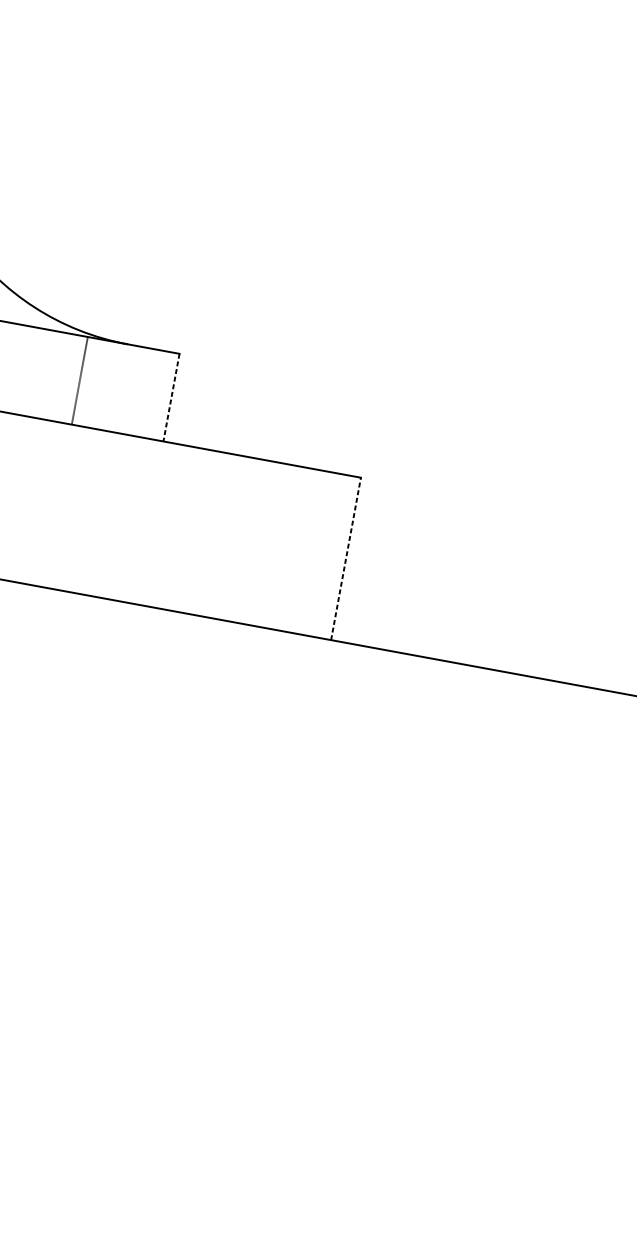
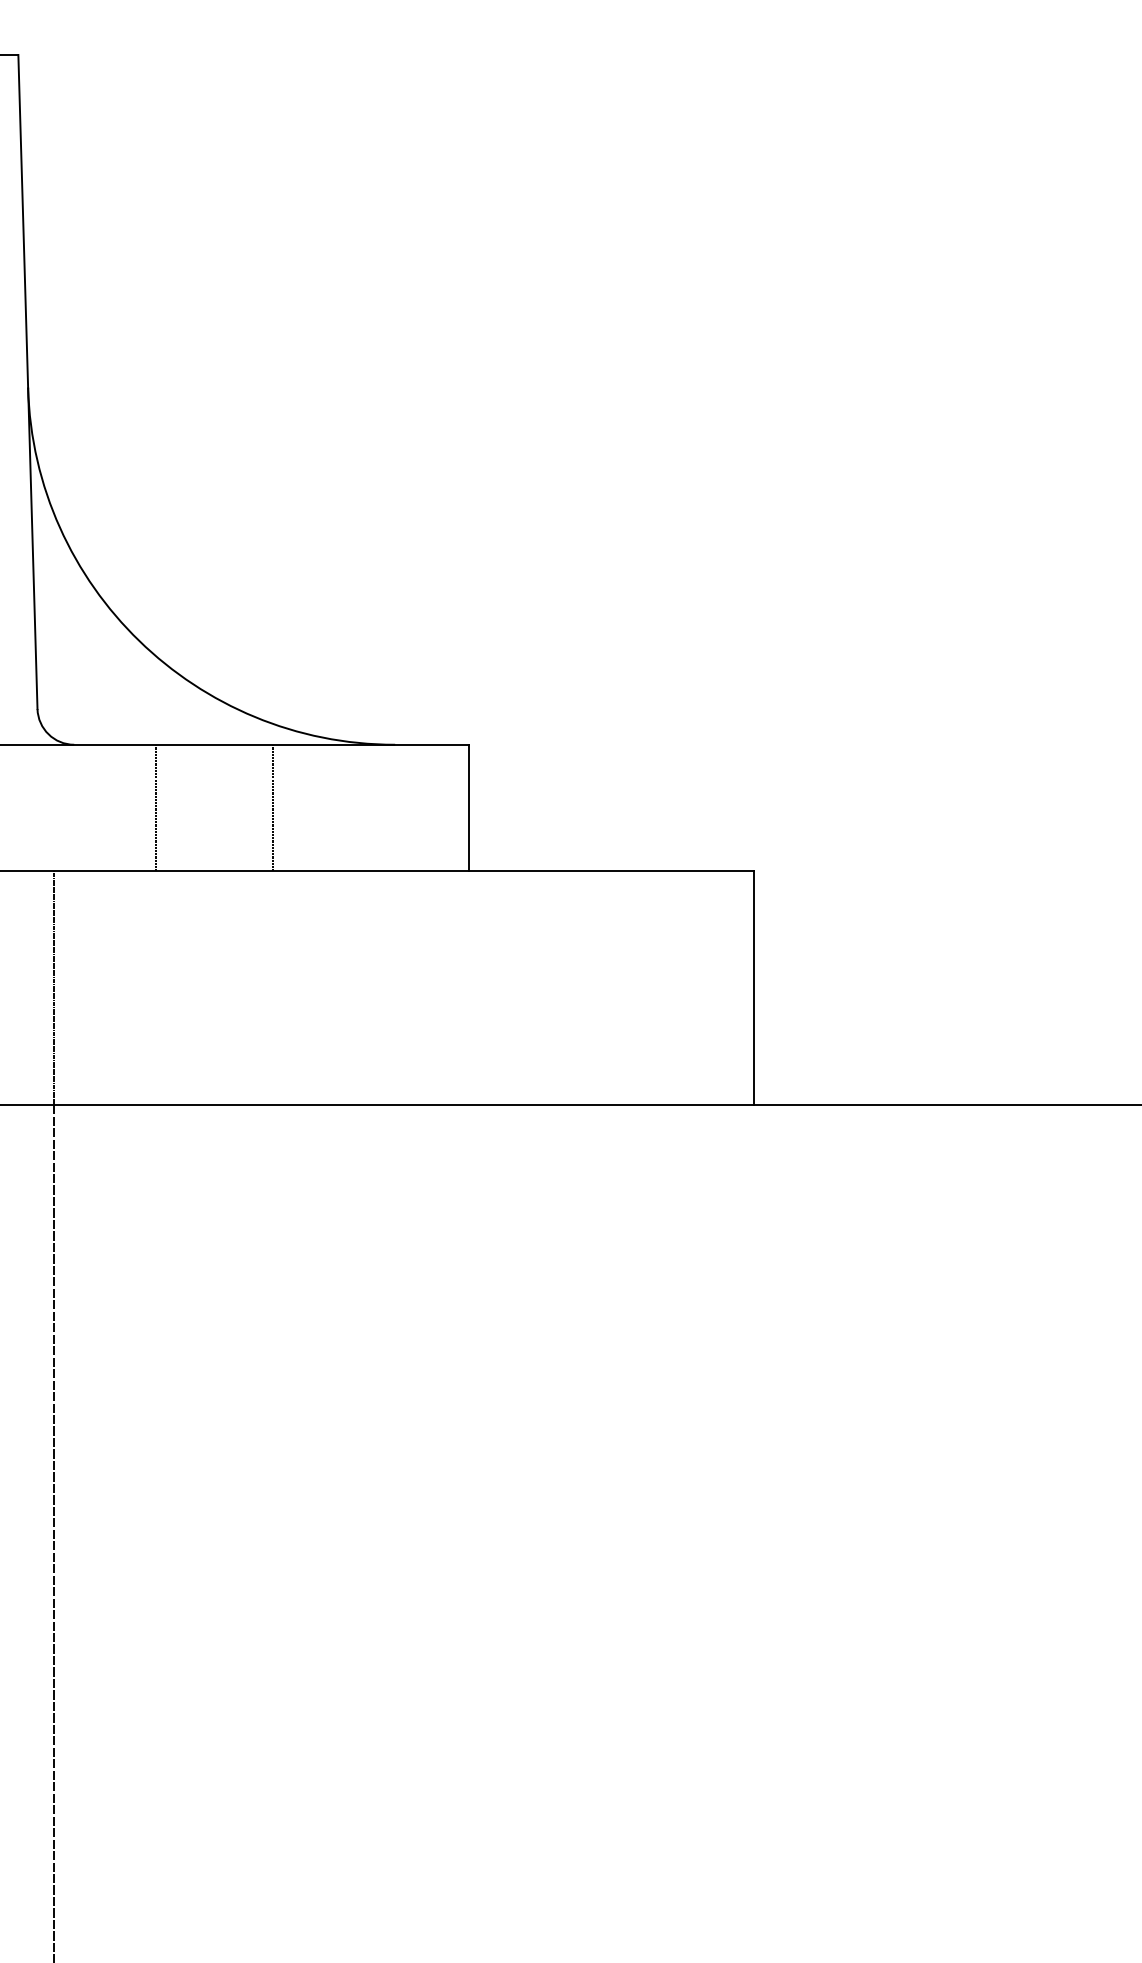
line: (80, 380) -> (273, 807), moved
line: (171, 398) -> (469, 808), dashed -> solid
line: (345, 558) -> (753, 987), dashed -> solid

